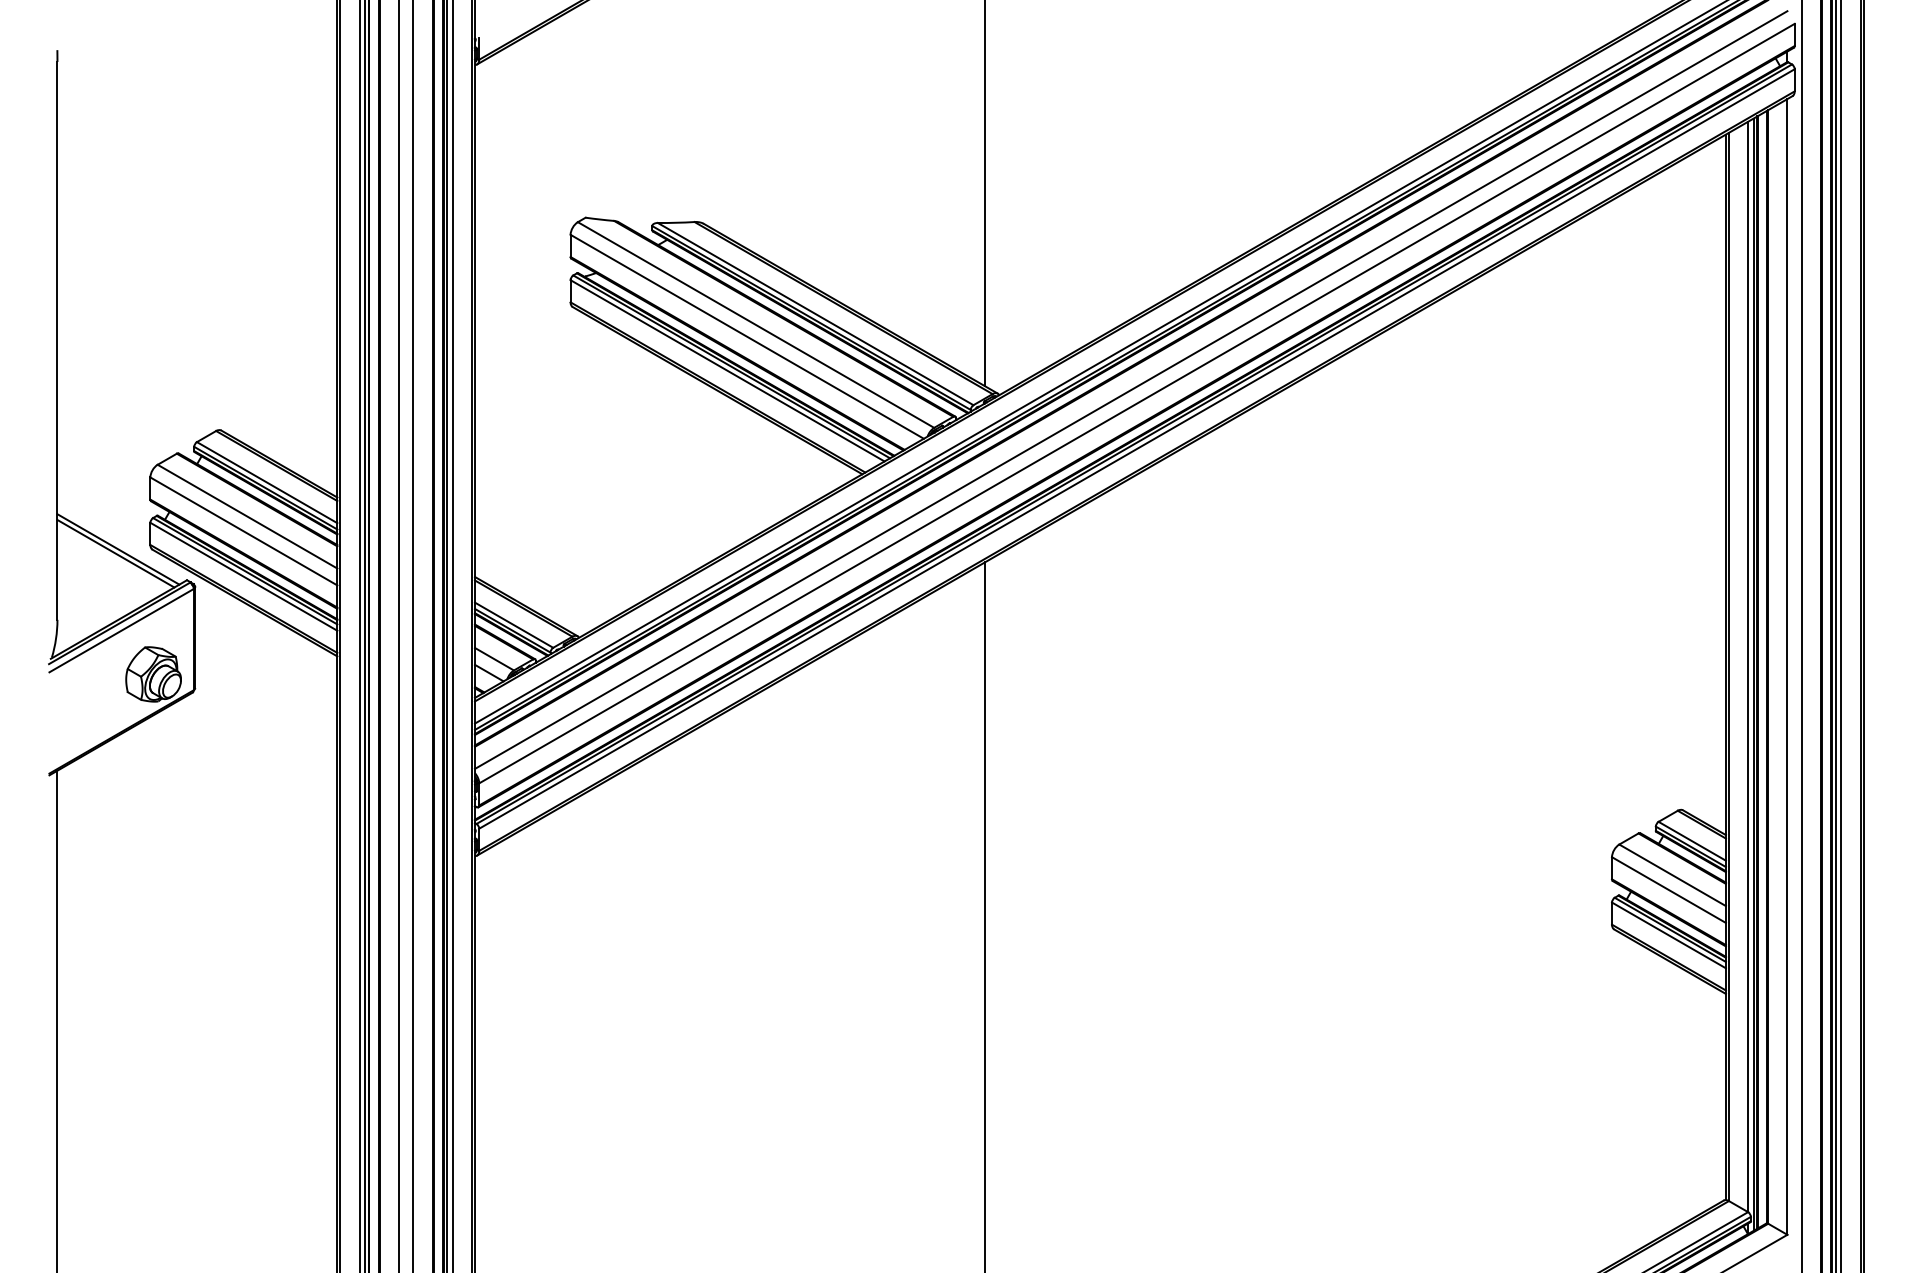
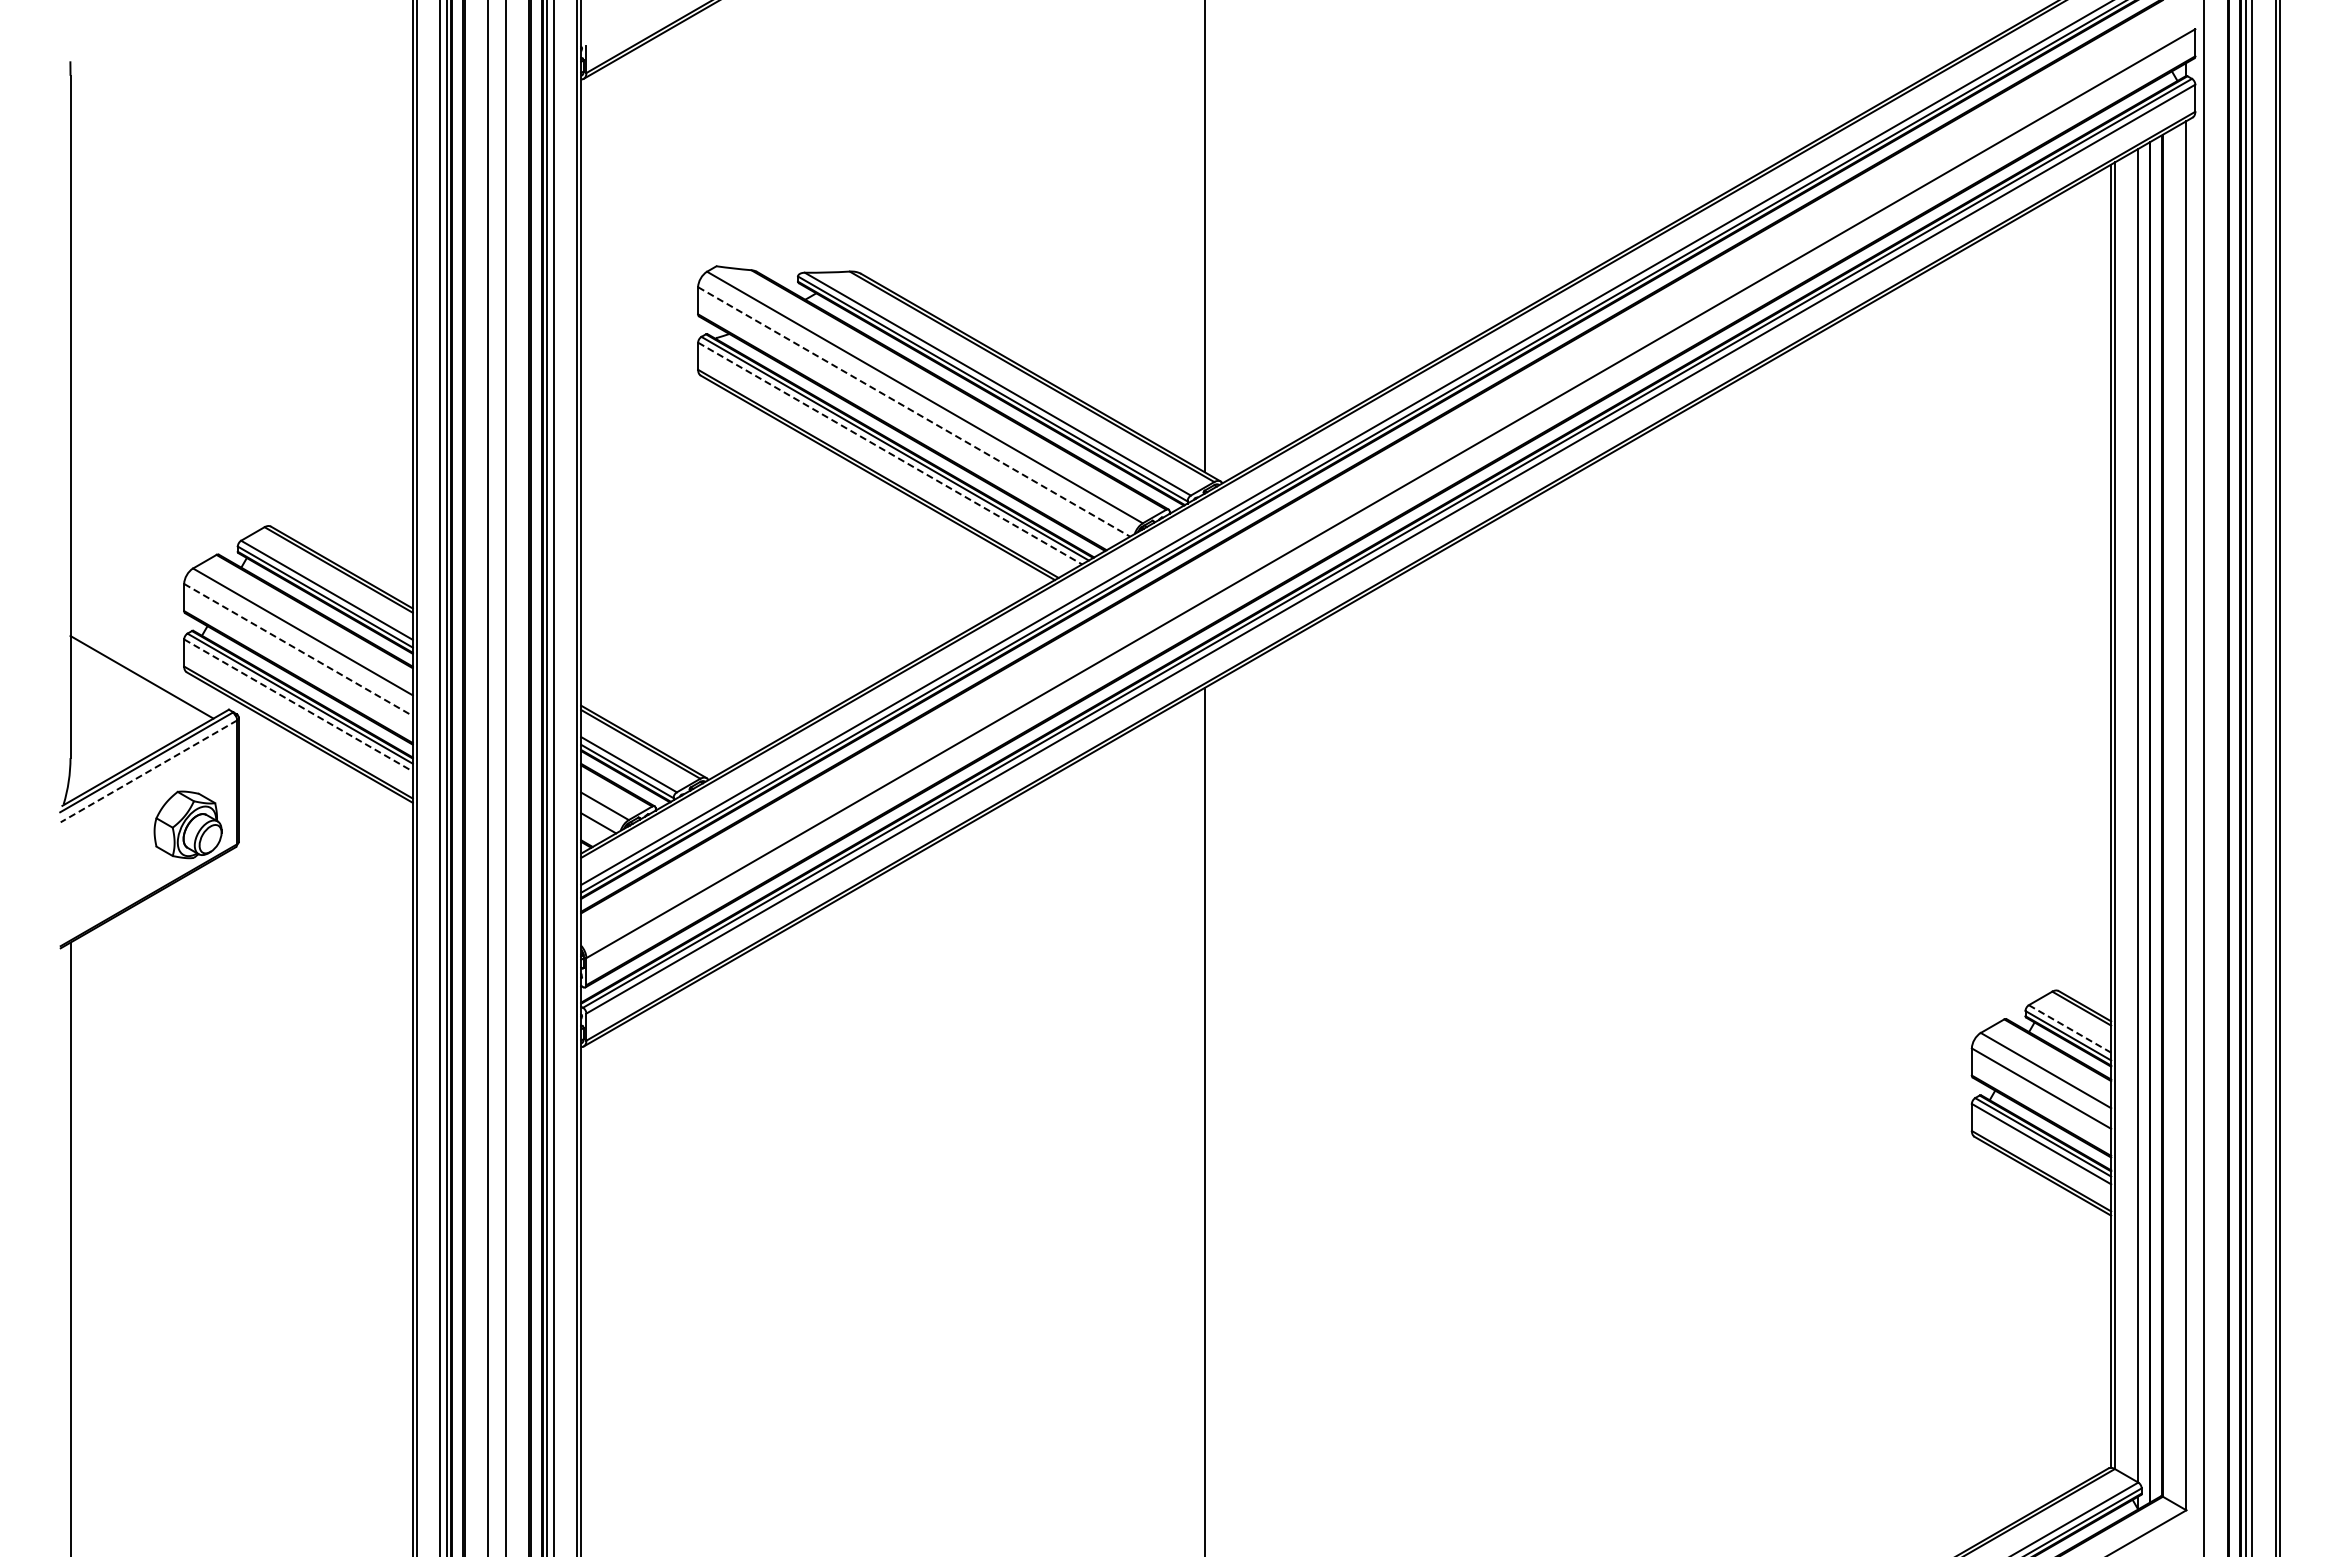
line: (747, 337) -> (914, 412), solid -> dashed
line: (727, 370) -> (890, 453), solid -> dashed
line: (1130, 389) -> (1383, 476), removed
line: (243, 531) -> (298, 650), solid -> dashed
line: (117, 549) -> (144, 671), removed
line: (243, 576) -> (298, 705), solid -> dashed
line: (121, 630) -> (148, 771), solid -> dashed
line: (1753, 674) -> (2145, 825), removed
line: (1692, 840) -> (2070, 1028), solid -> dashed

